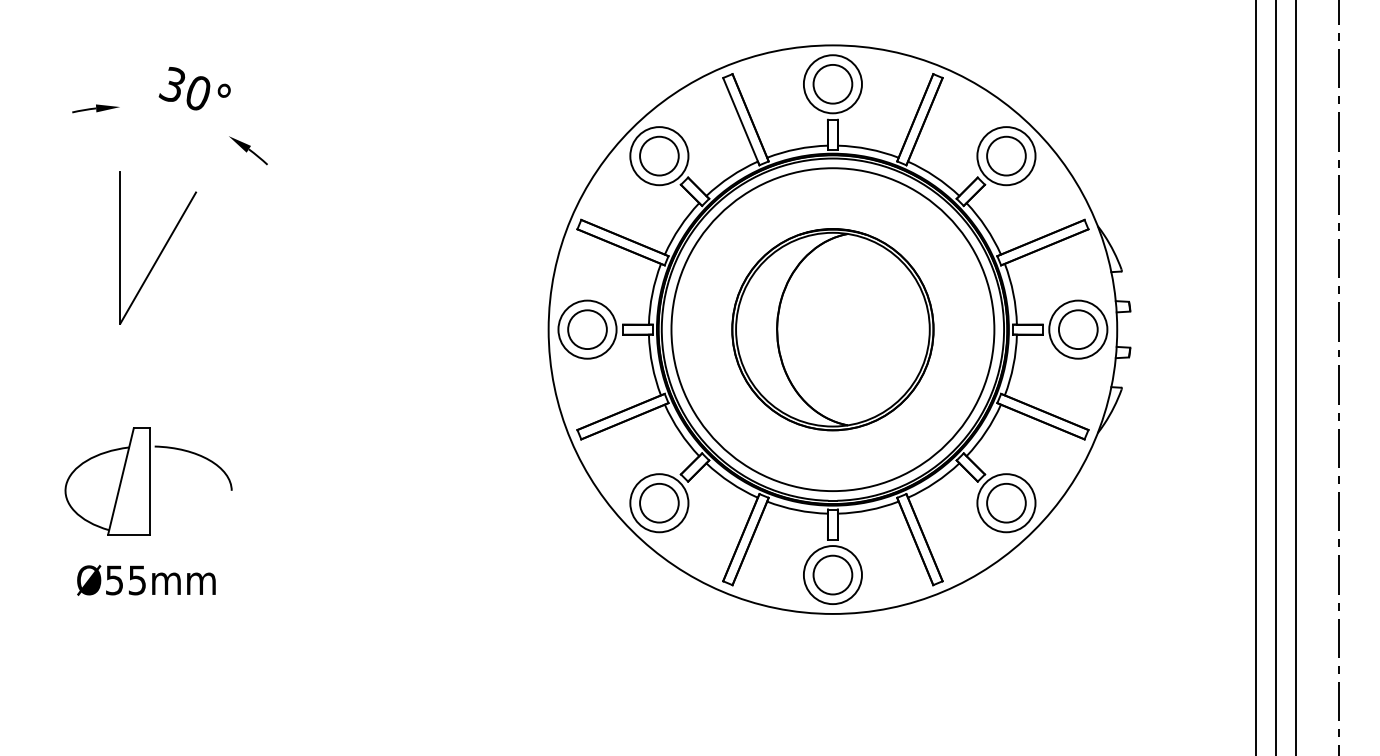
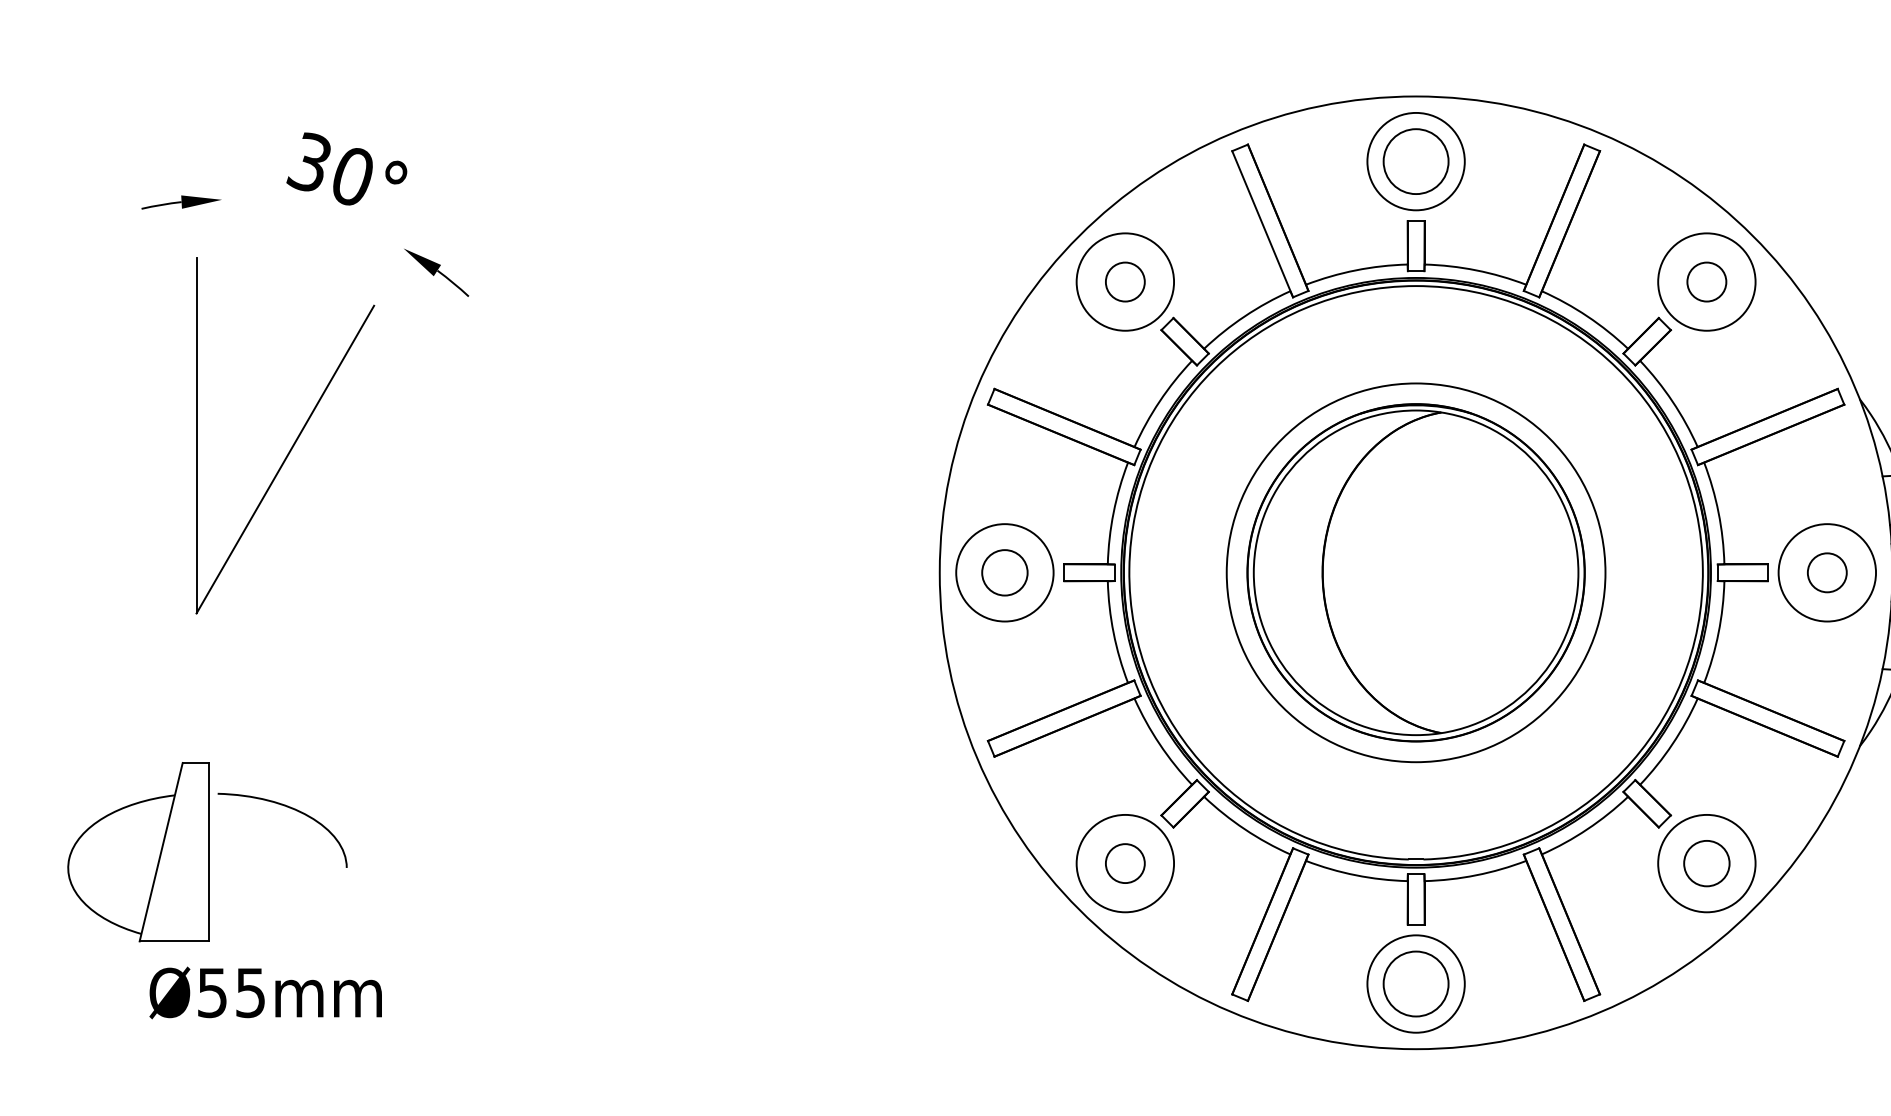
circle: (659, 155) -> (1125, 280), size x0.6
circle: (1006, 155) -> (1706, 280), size x0.6
part: (158, 247) -> (286, 435), size x1.4
circle: (587, 329) -> (1004, 572), size x0.7
circle: (832, 329) -> (1415, 572), size x0.7
circle: (1077, 329) -> (1825, 572), size x0.6
part: (148, 481) -> (207, 852), moved
circle: (659, 502) -> (1125, 862), size x0.6
circle: (1006, 502) -> (1706, 862), size x0.7

